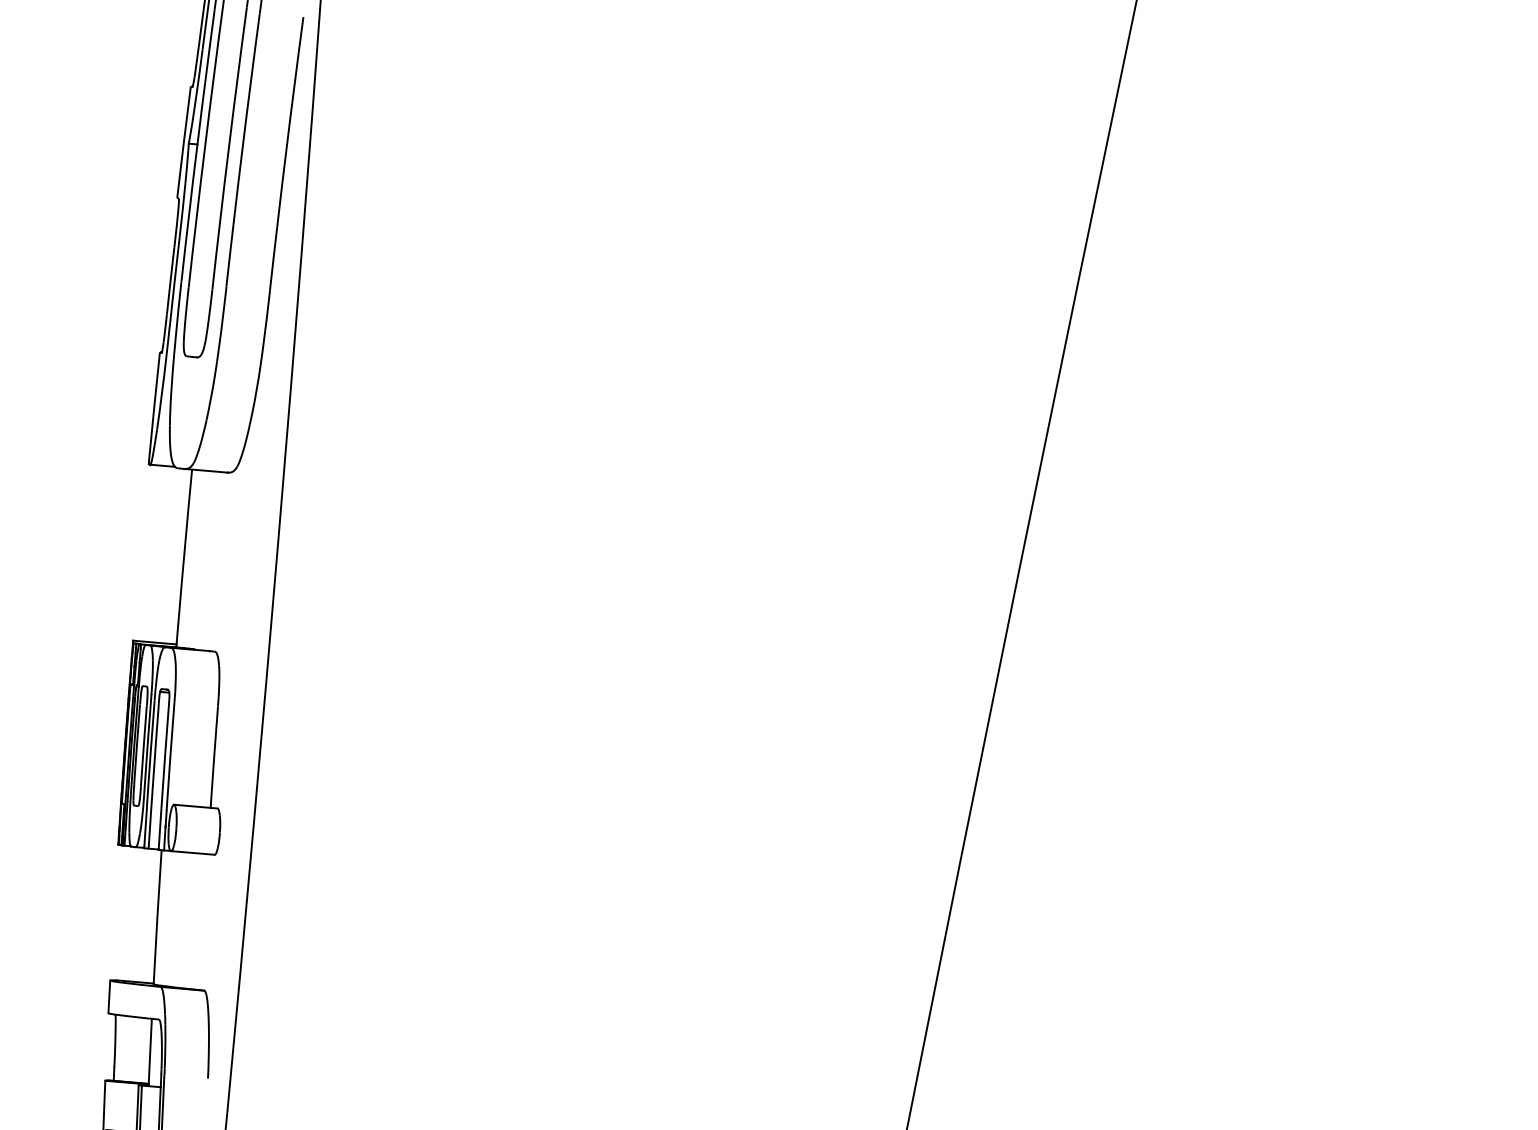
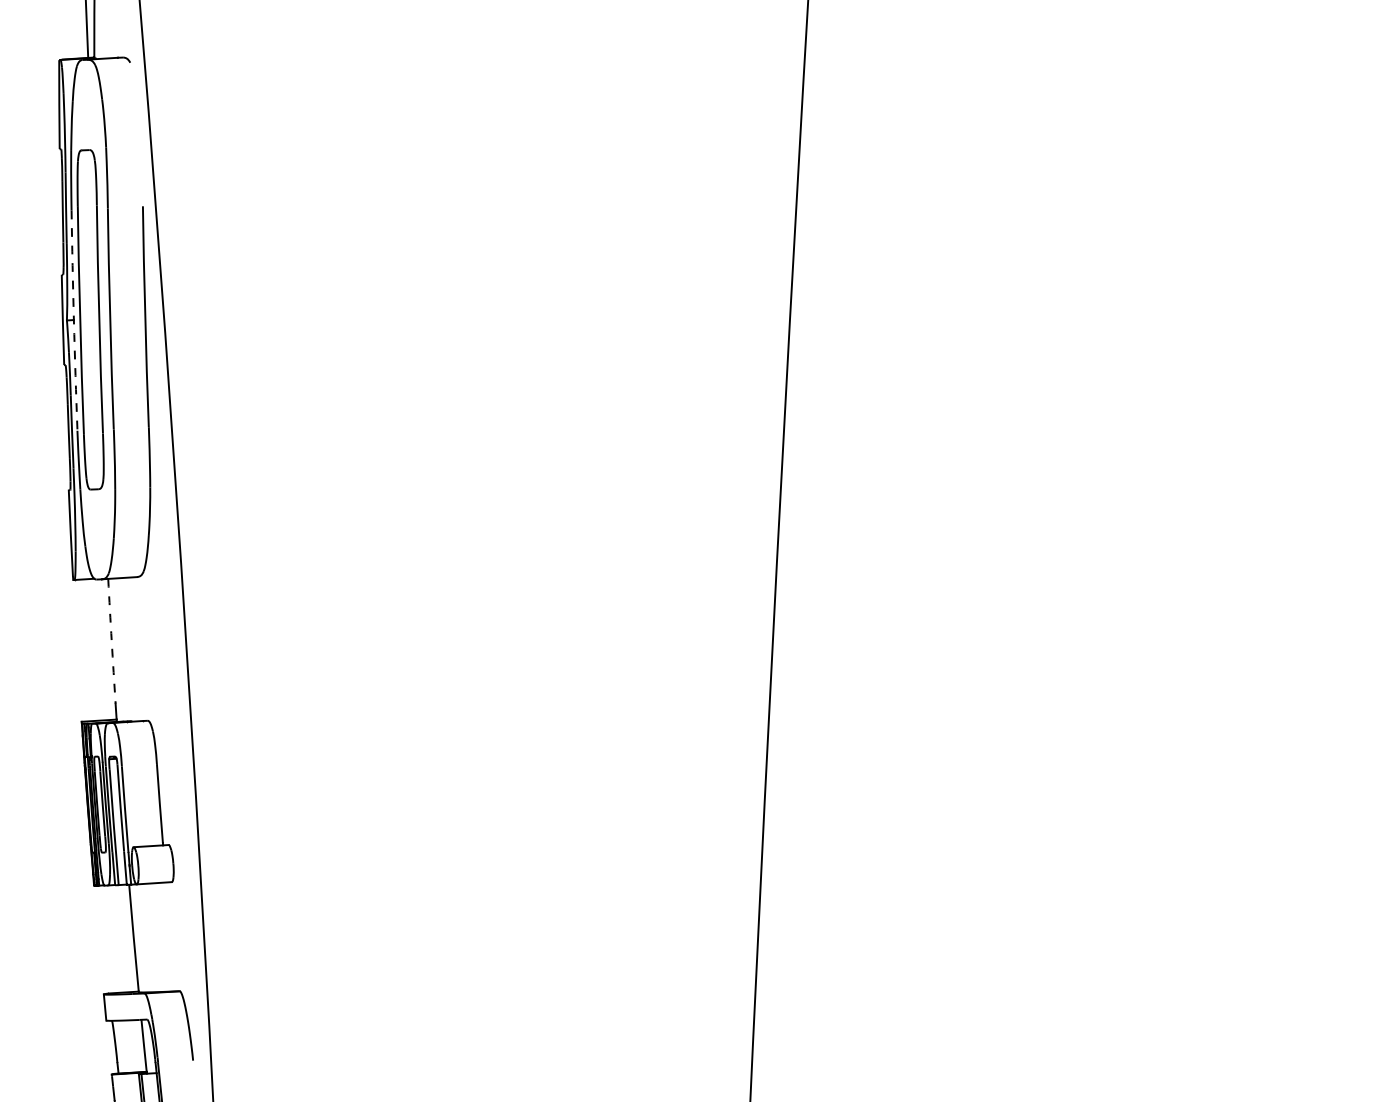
arc: (196, 144) -> (73, 320), solid -> dashed
arc: (184, 547) -> (111, 641), solid -> dashed

